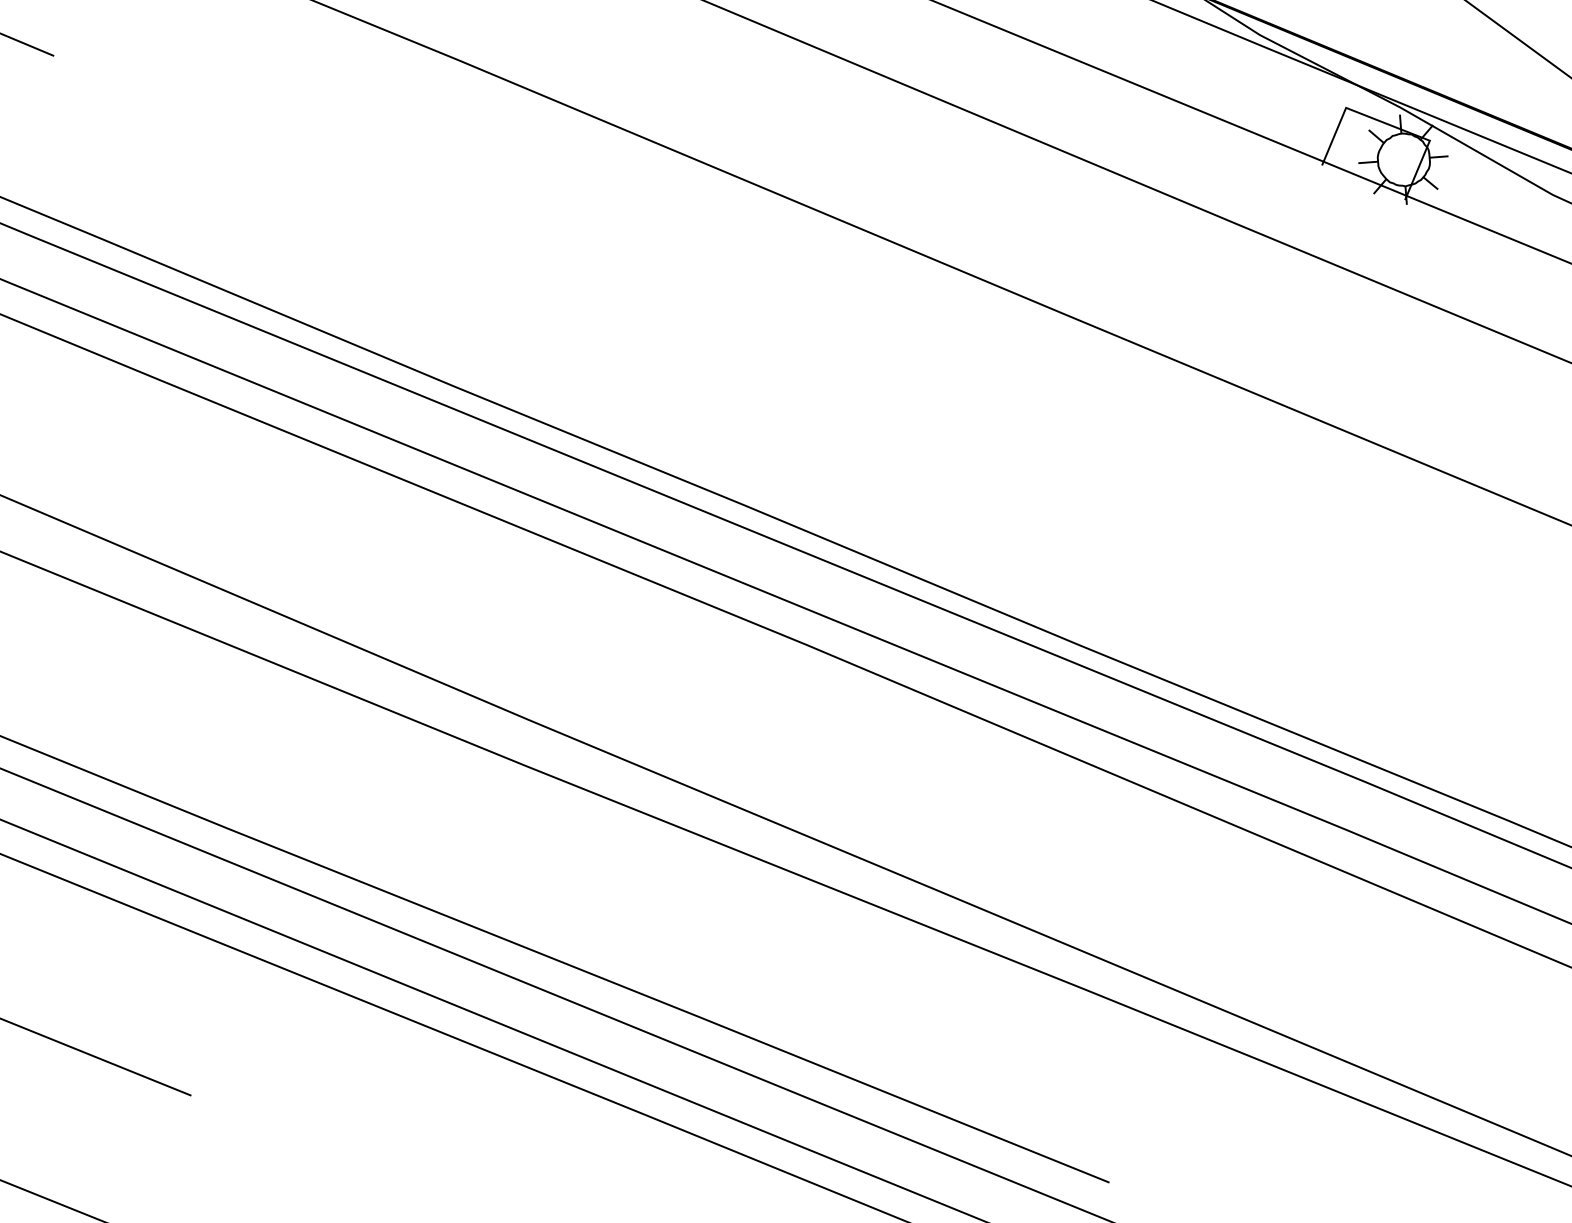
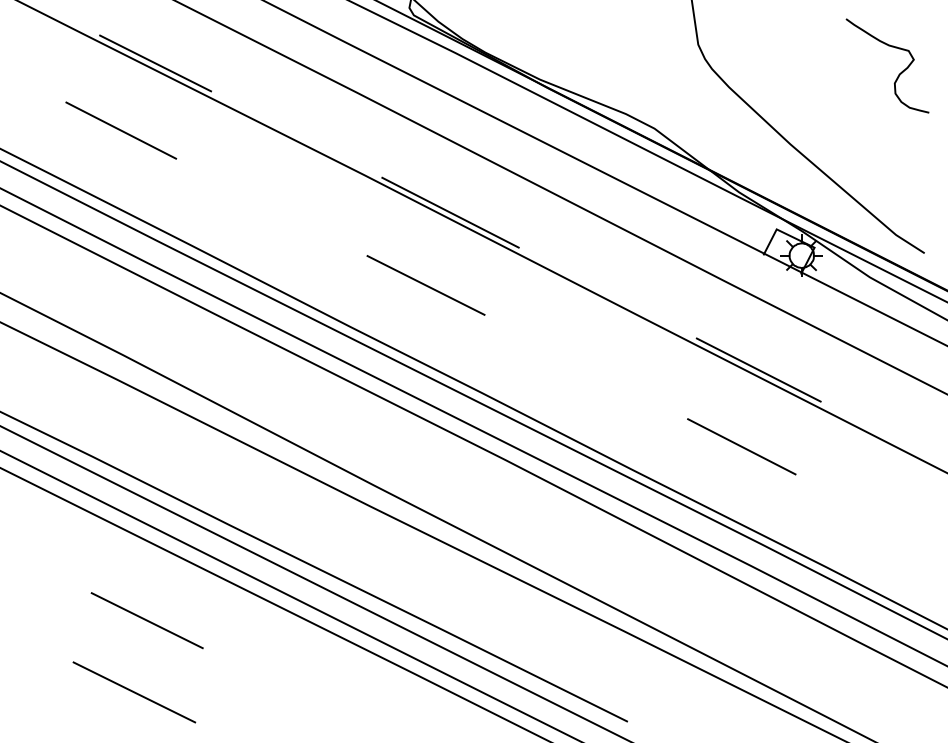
line: (647, 125) -> (450, 212), added
line: (606, 285) -> (425, 285), added
line: (1330, 409) -> (758, 369), added
line: (1306, 576) -> (741, 446), added

